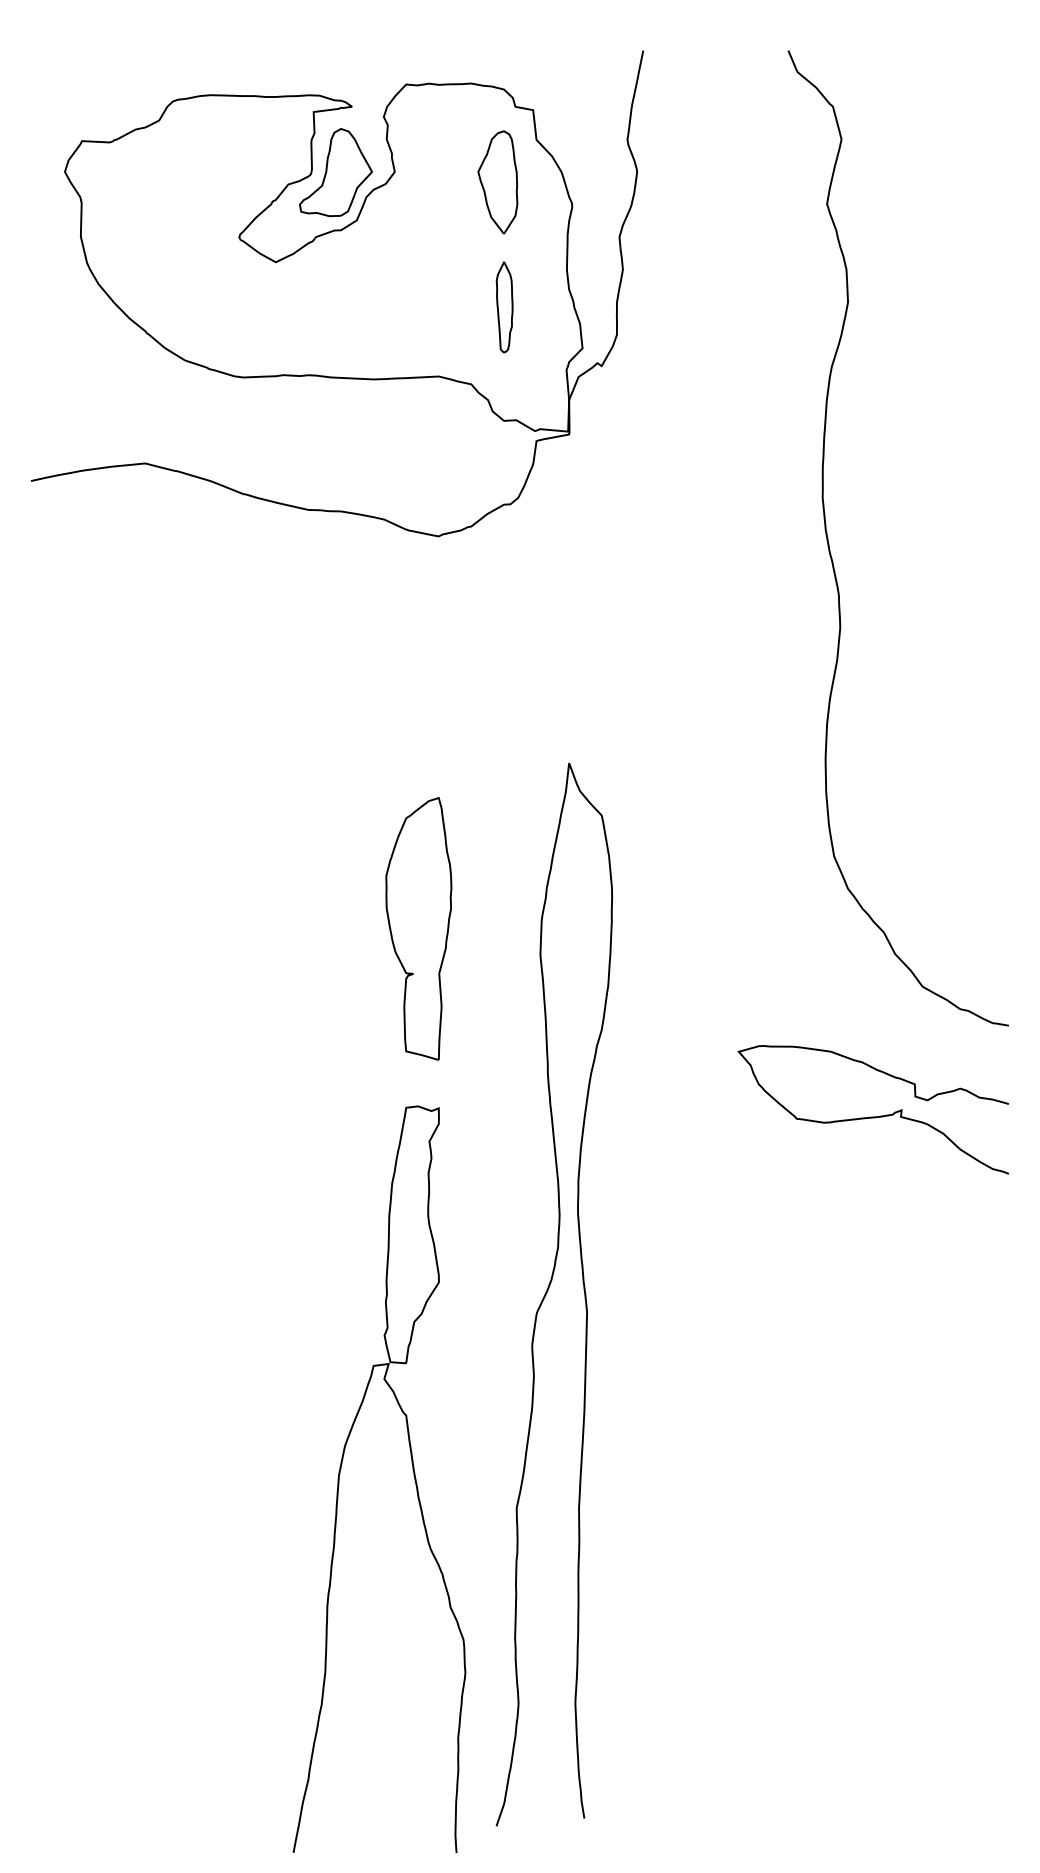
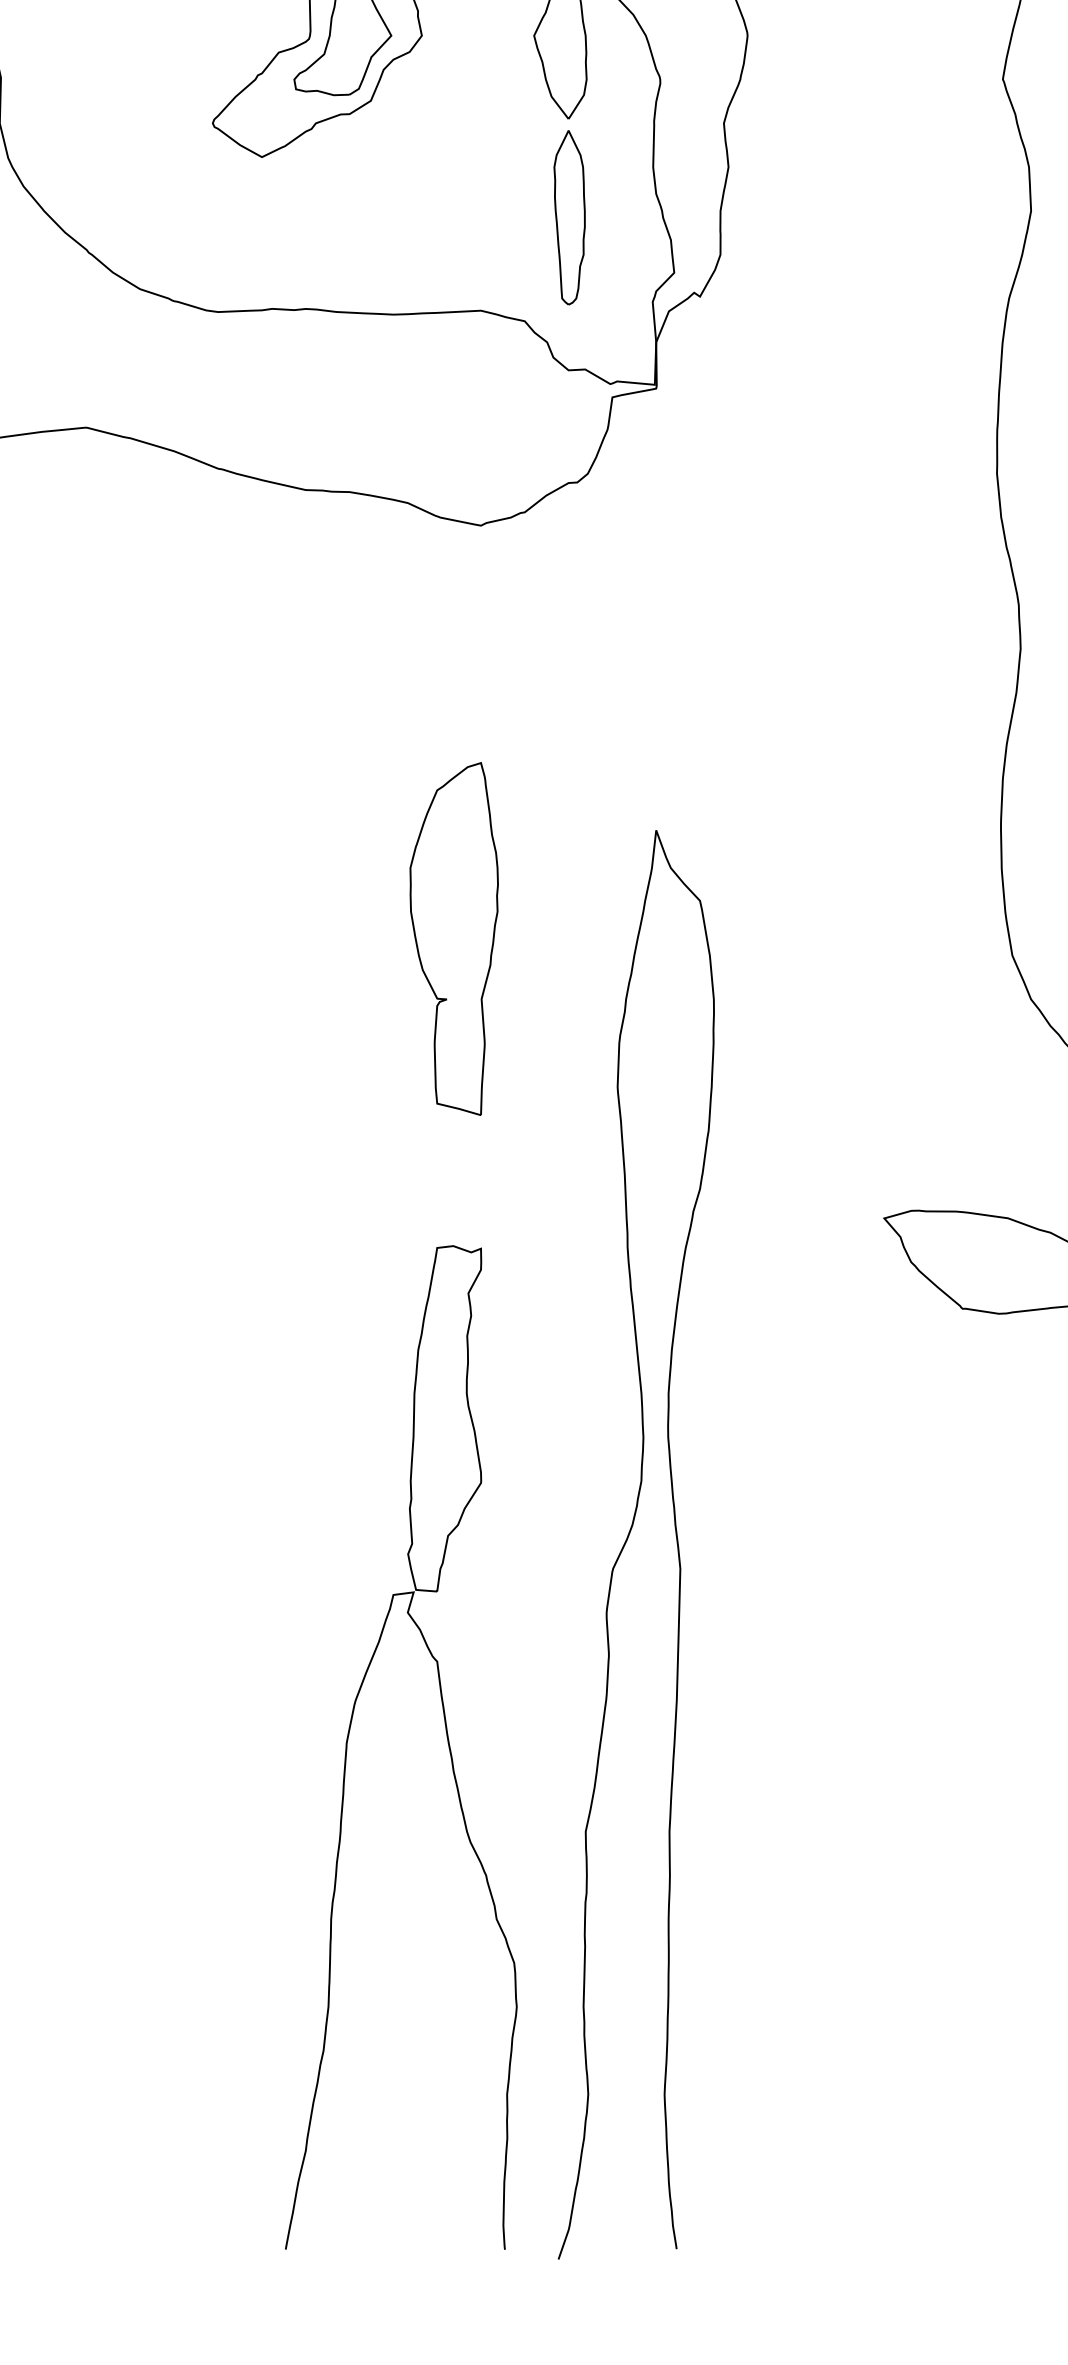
part: (504, 307) -> (569, 217), size x1.43
part: (418, 928) -> (453, 938), moved
part: (412, 1470) -> (445, 1735), moved

